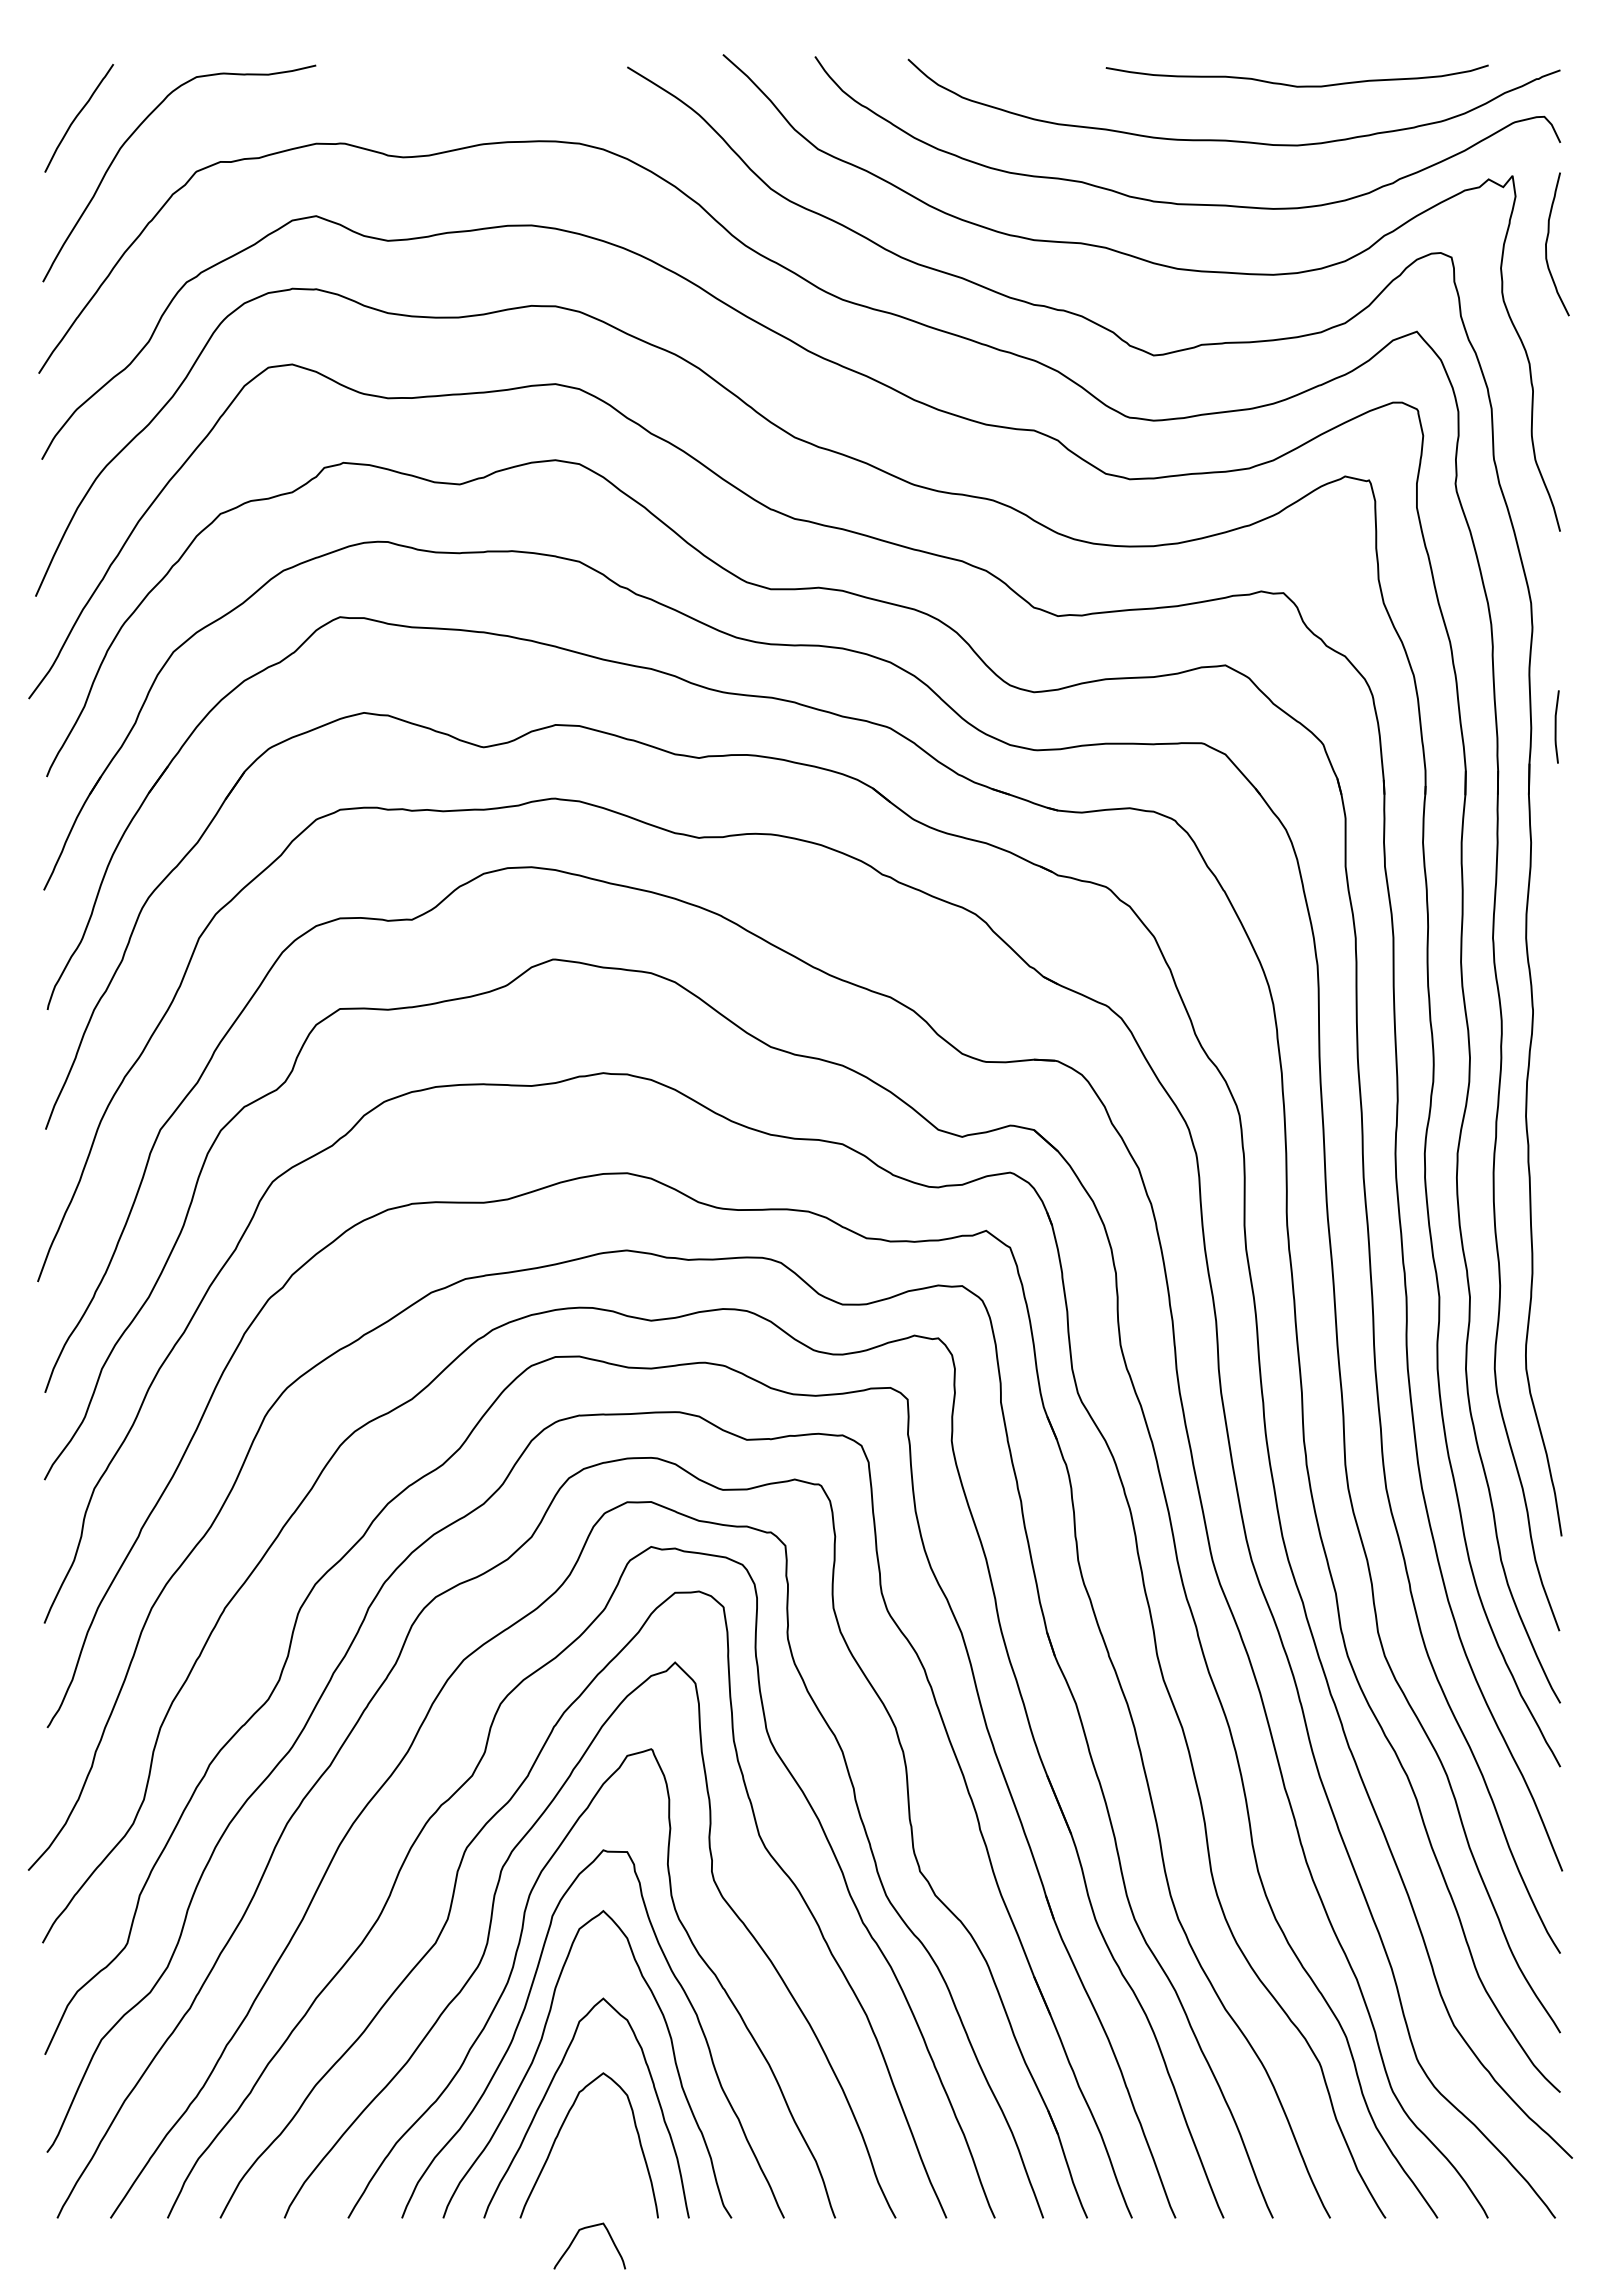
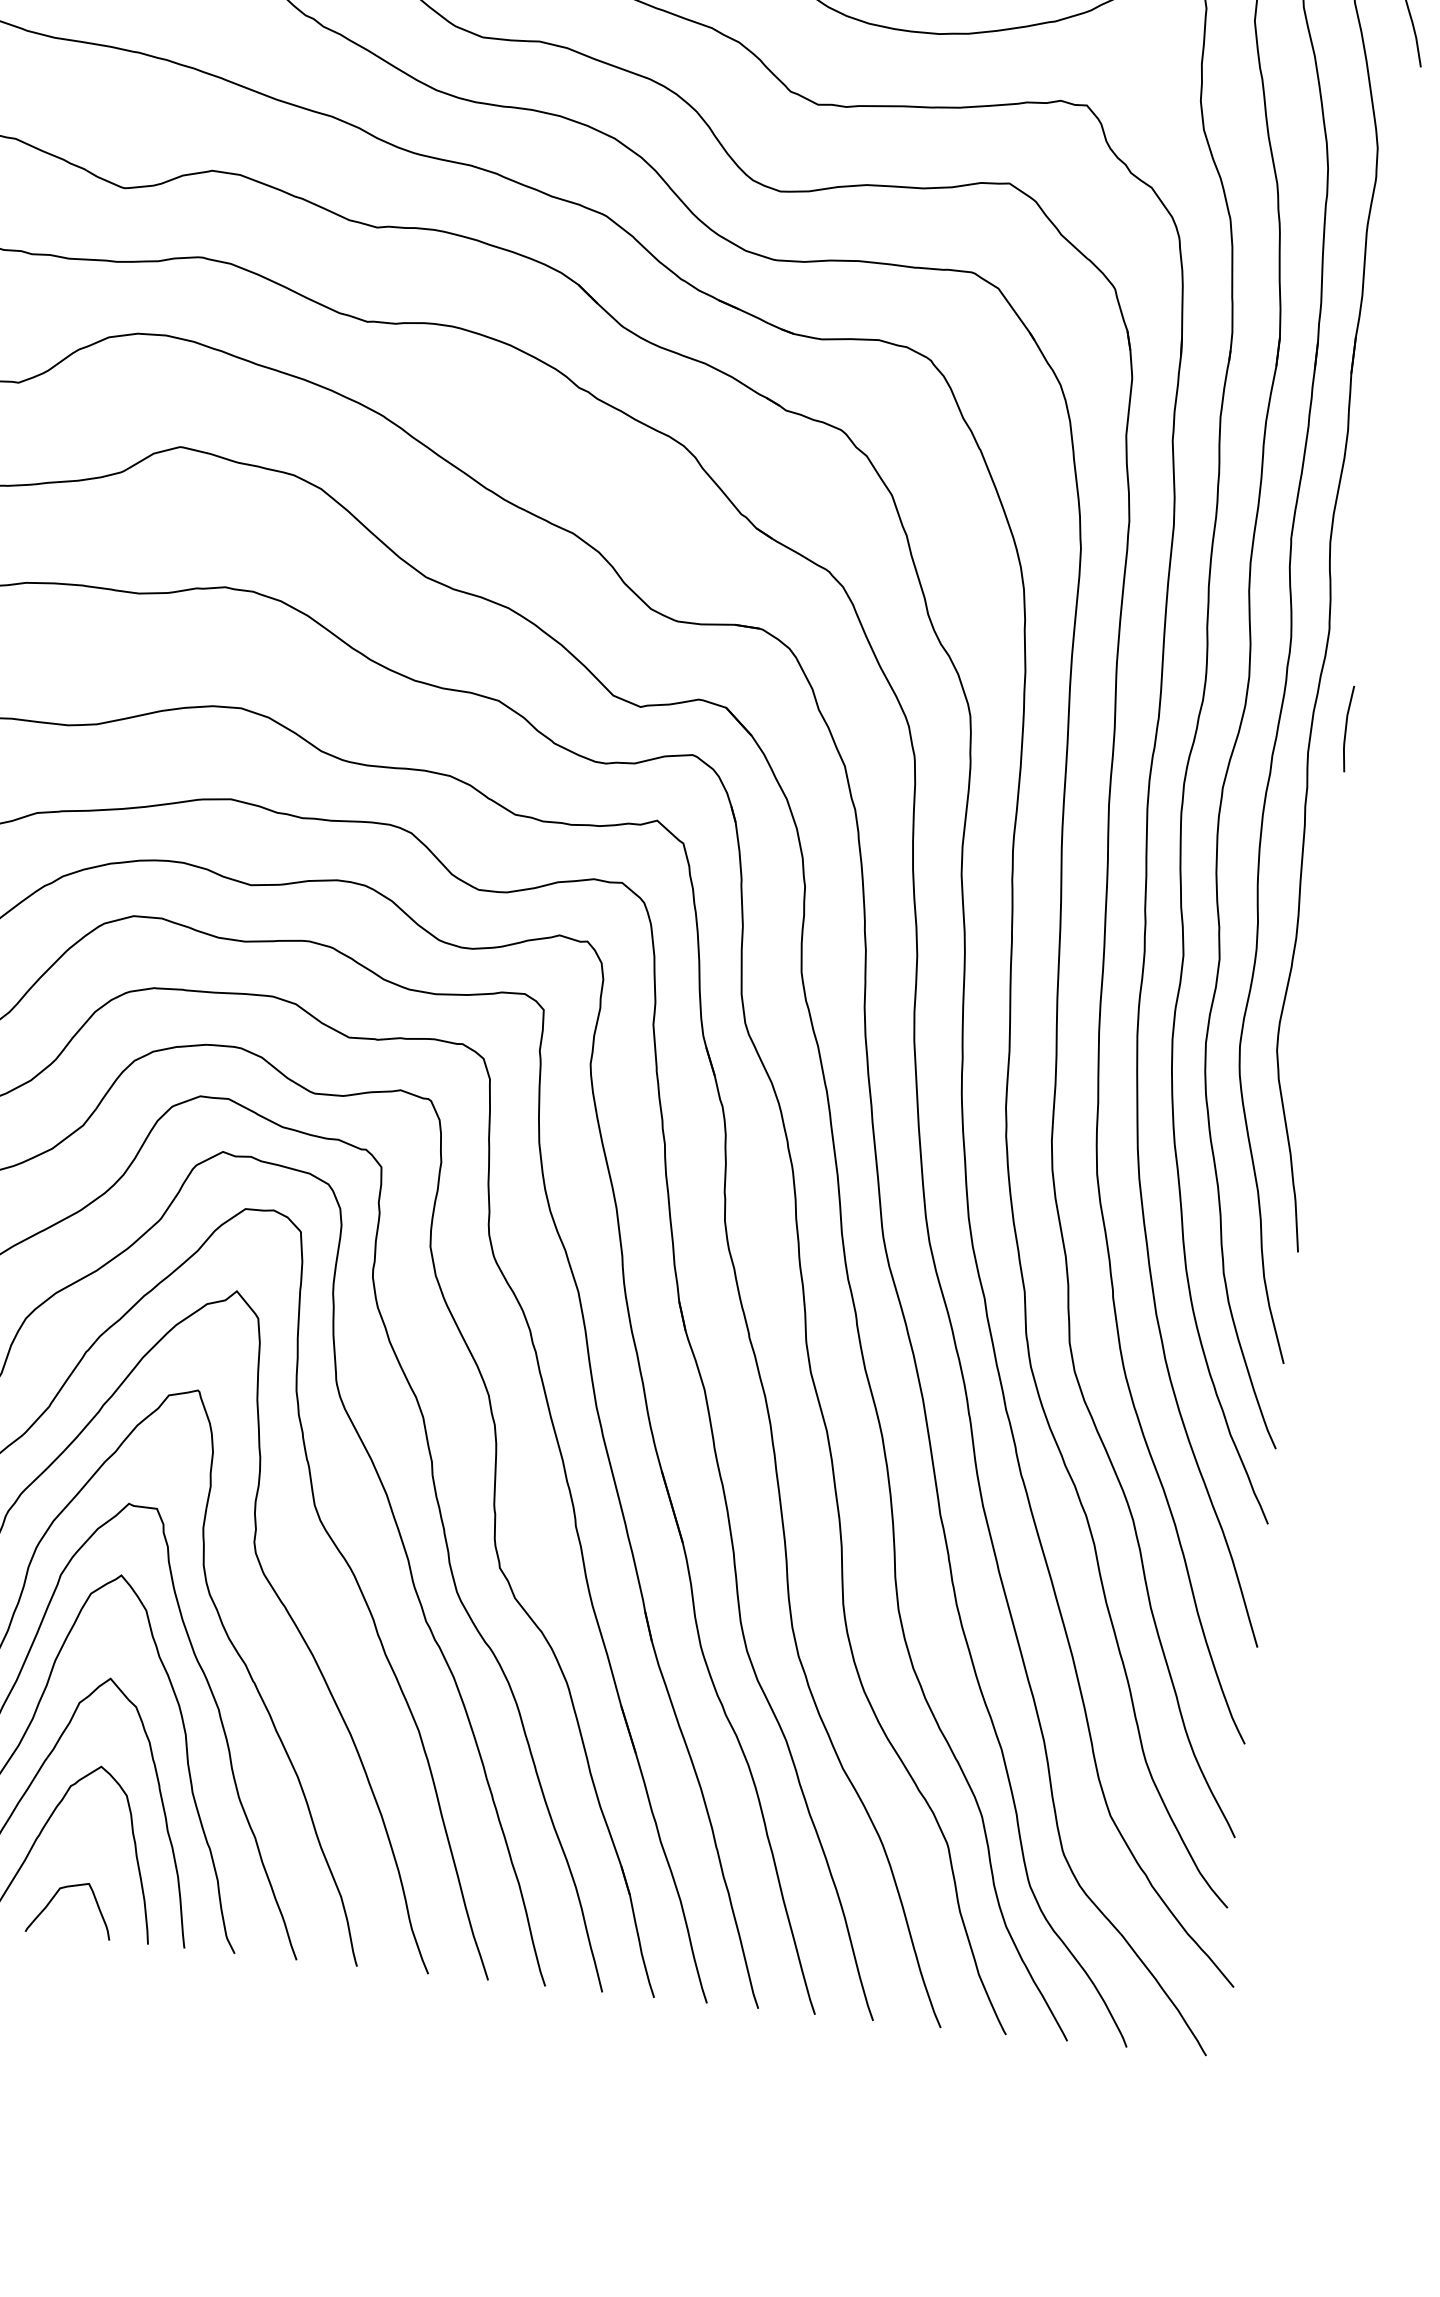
line: (1556, 726) -> (1346, 728), moved
curve: (577, 2235) -> (57, 1894), moved

